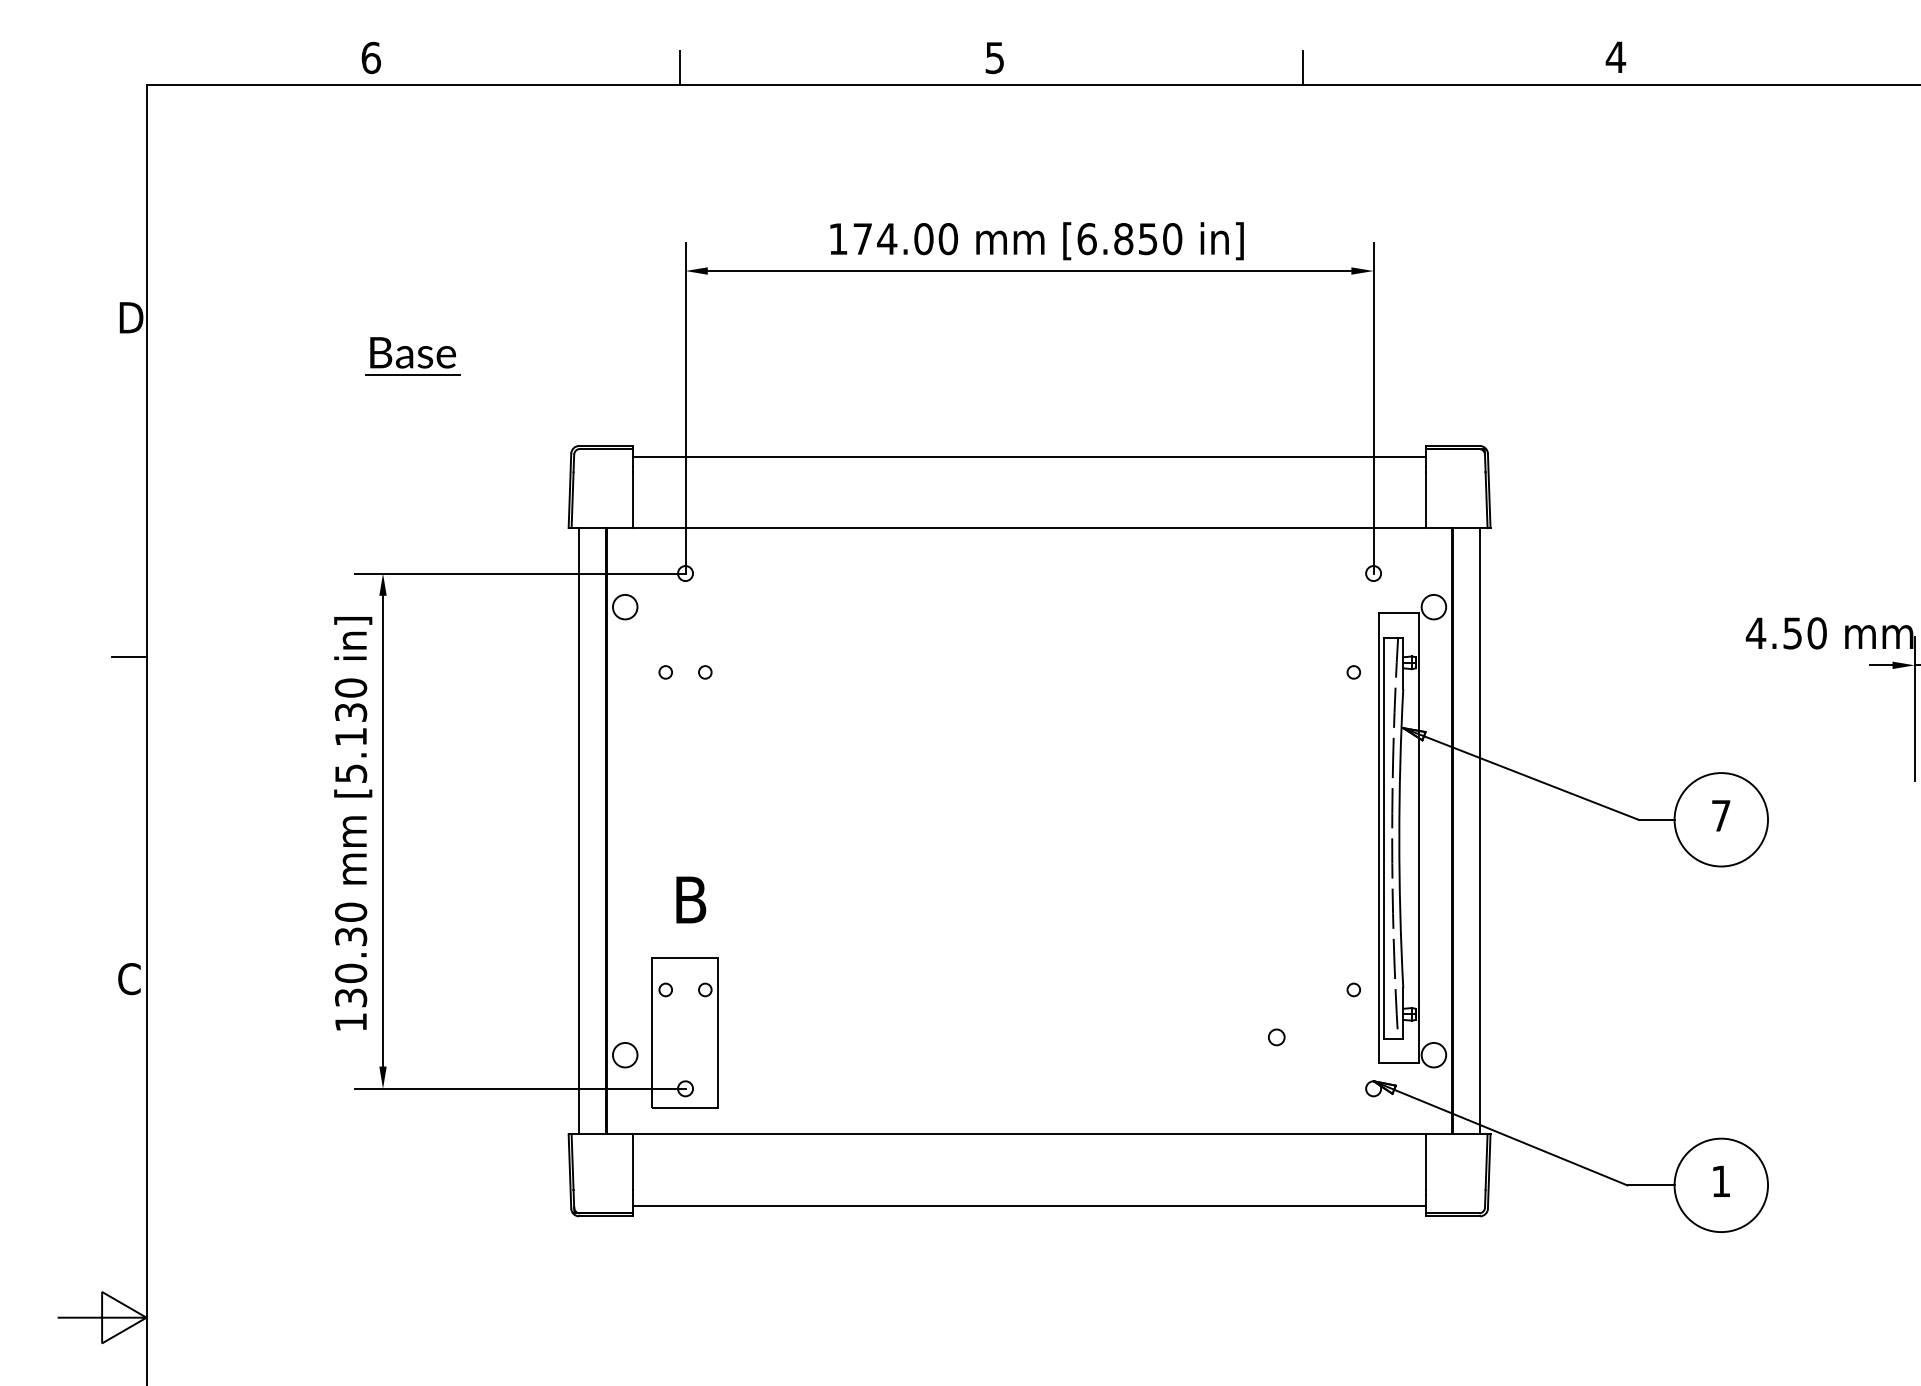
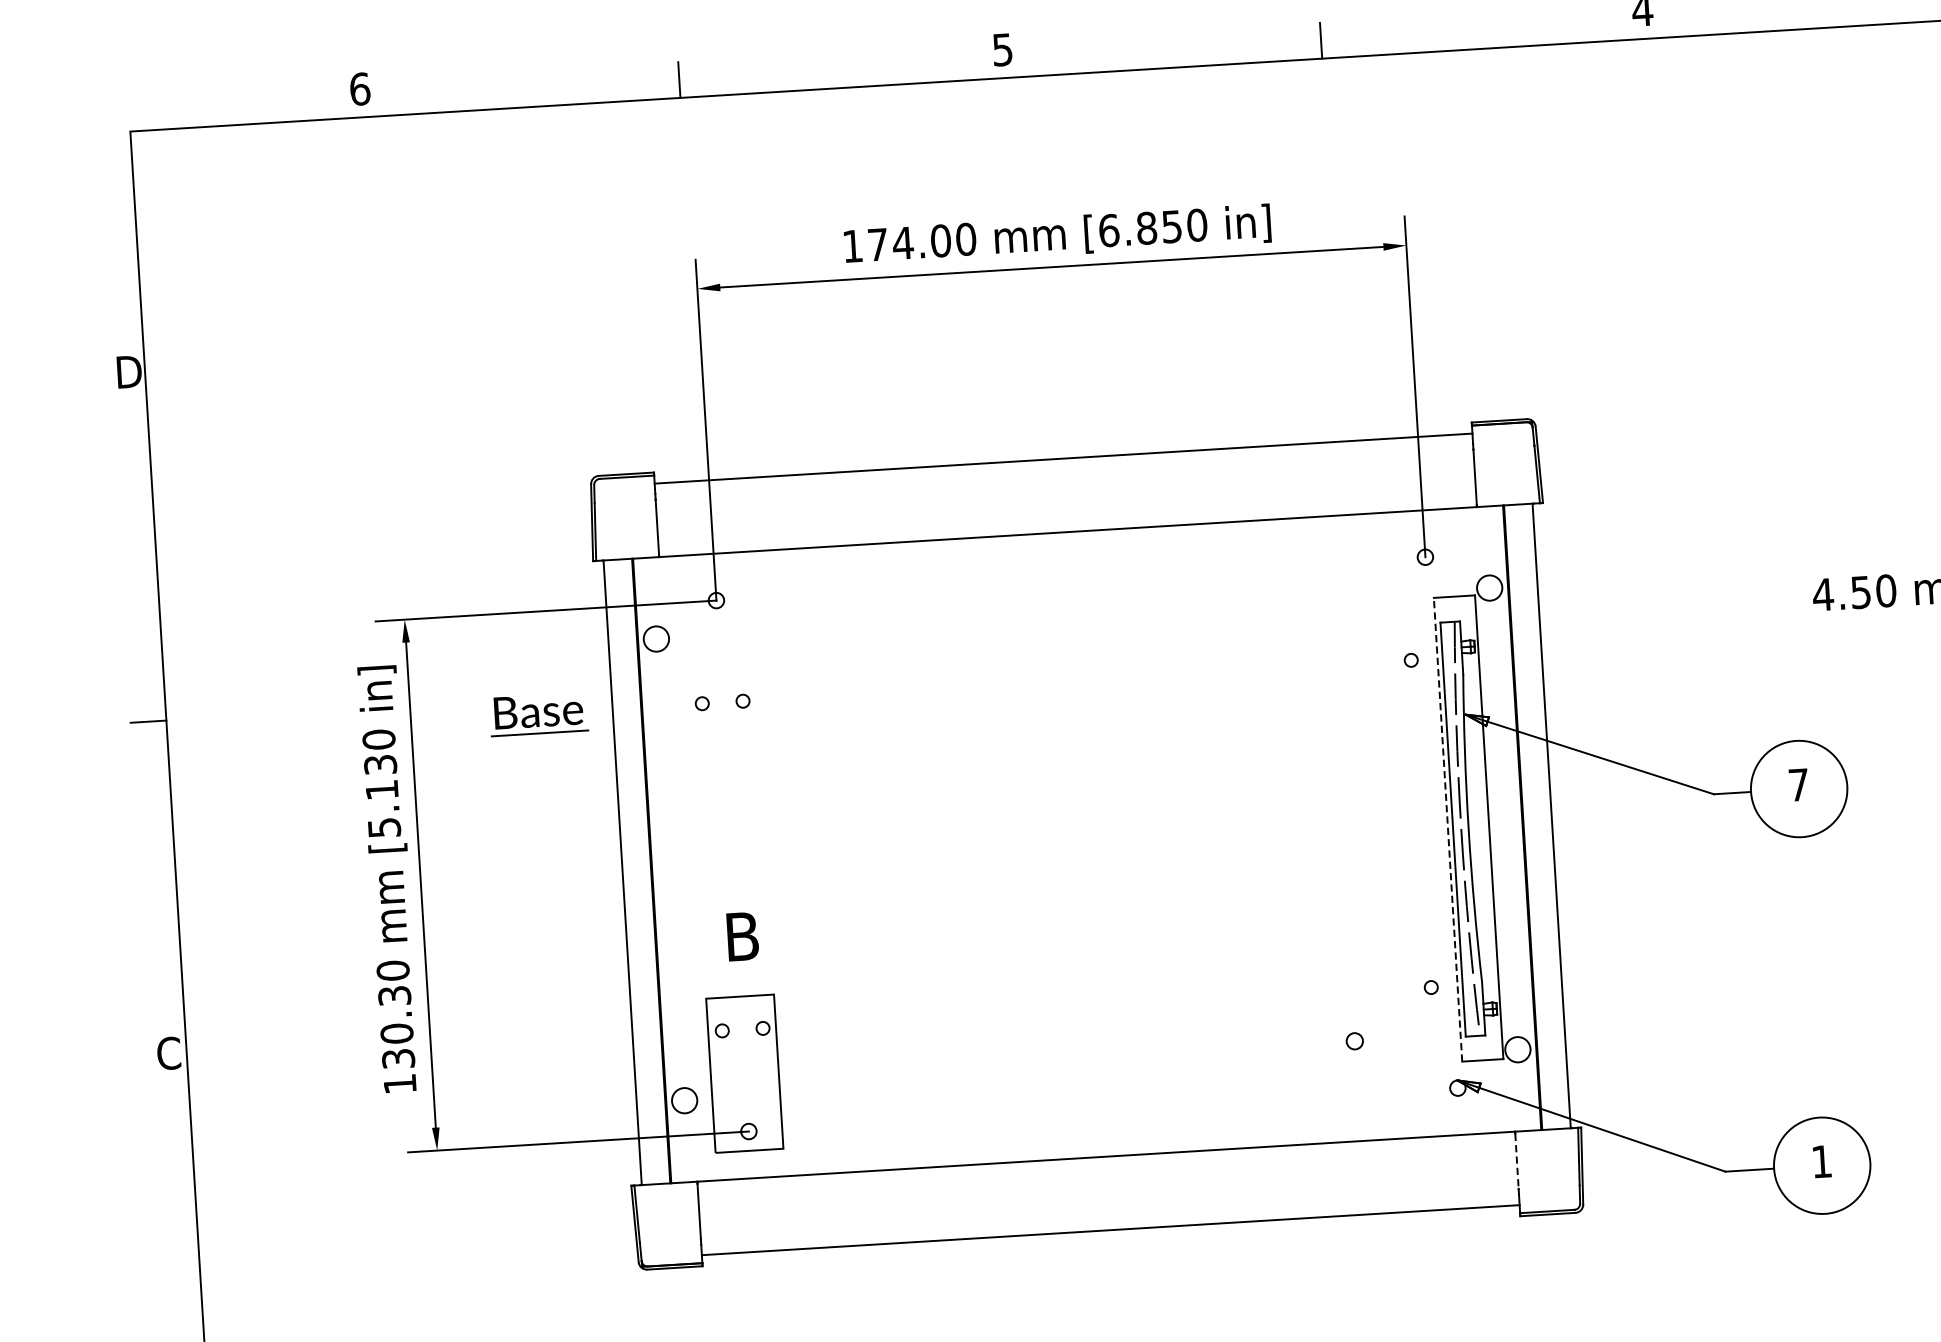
part: (412, 356) -> (538, 714), moved
line: (1379, 837) -> (1448, 828), solid -> dashed
line: (1426, 1163) -> (1517, 1161), solid -> dashed

